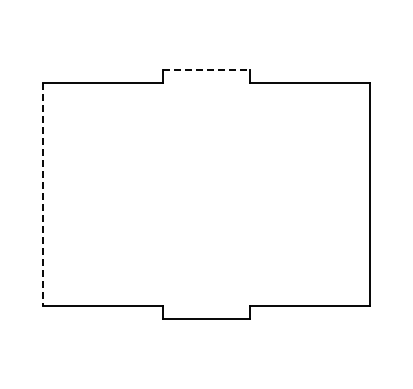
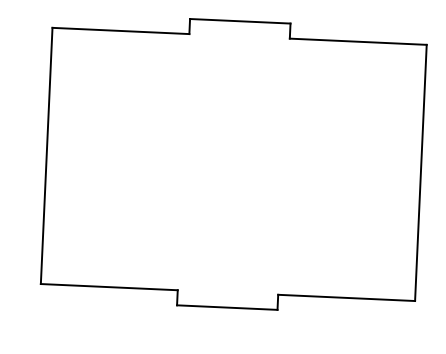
line: (206, 69) -> (240, 21), dashed -> solid
line: (43, 194) -> (46, 155), dashed -> solid

